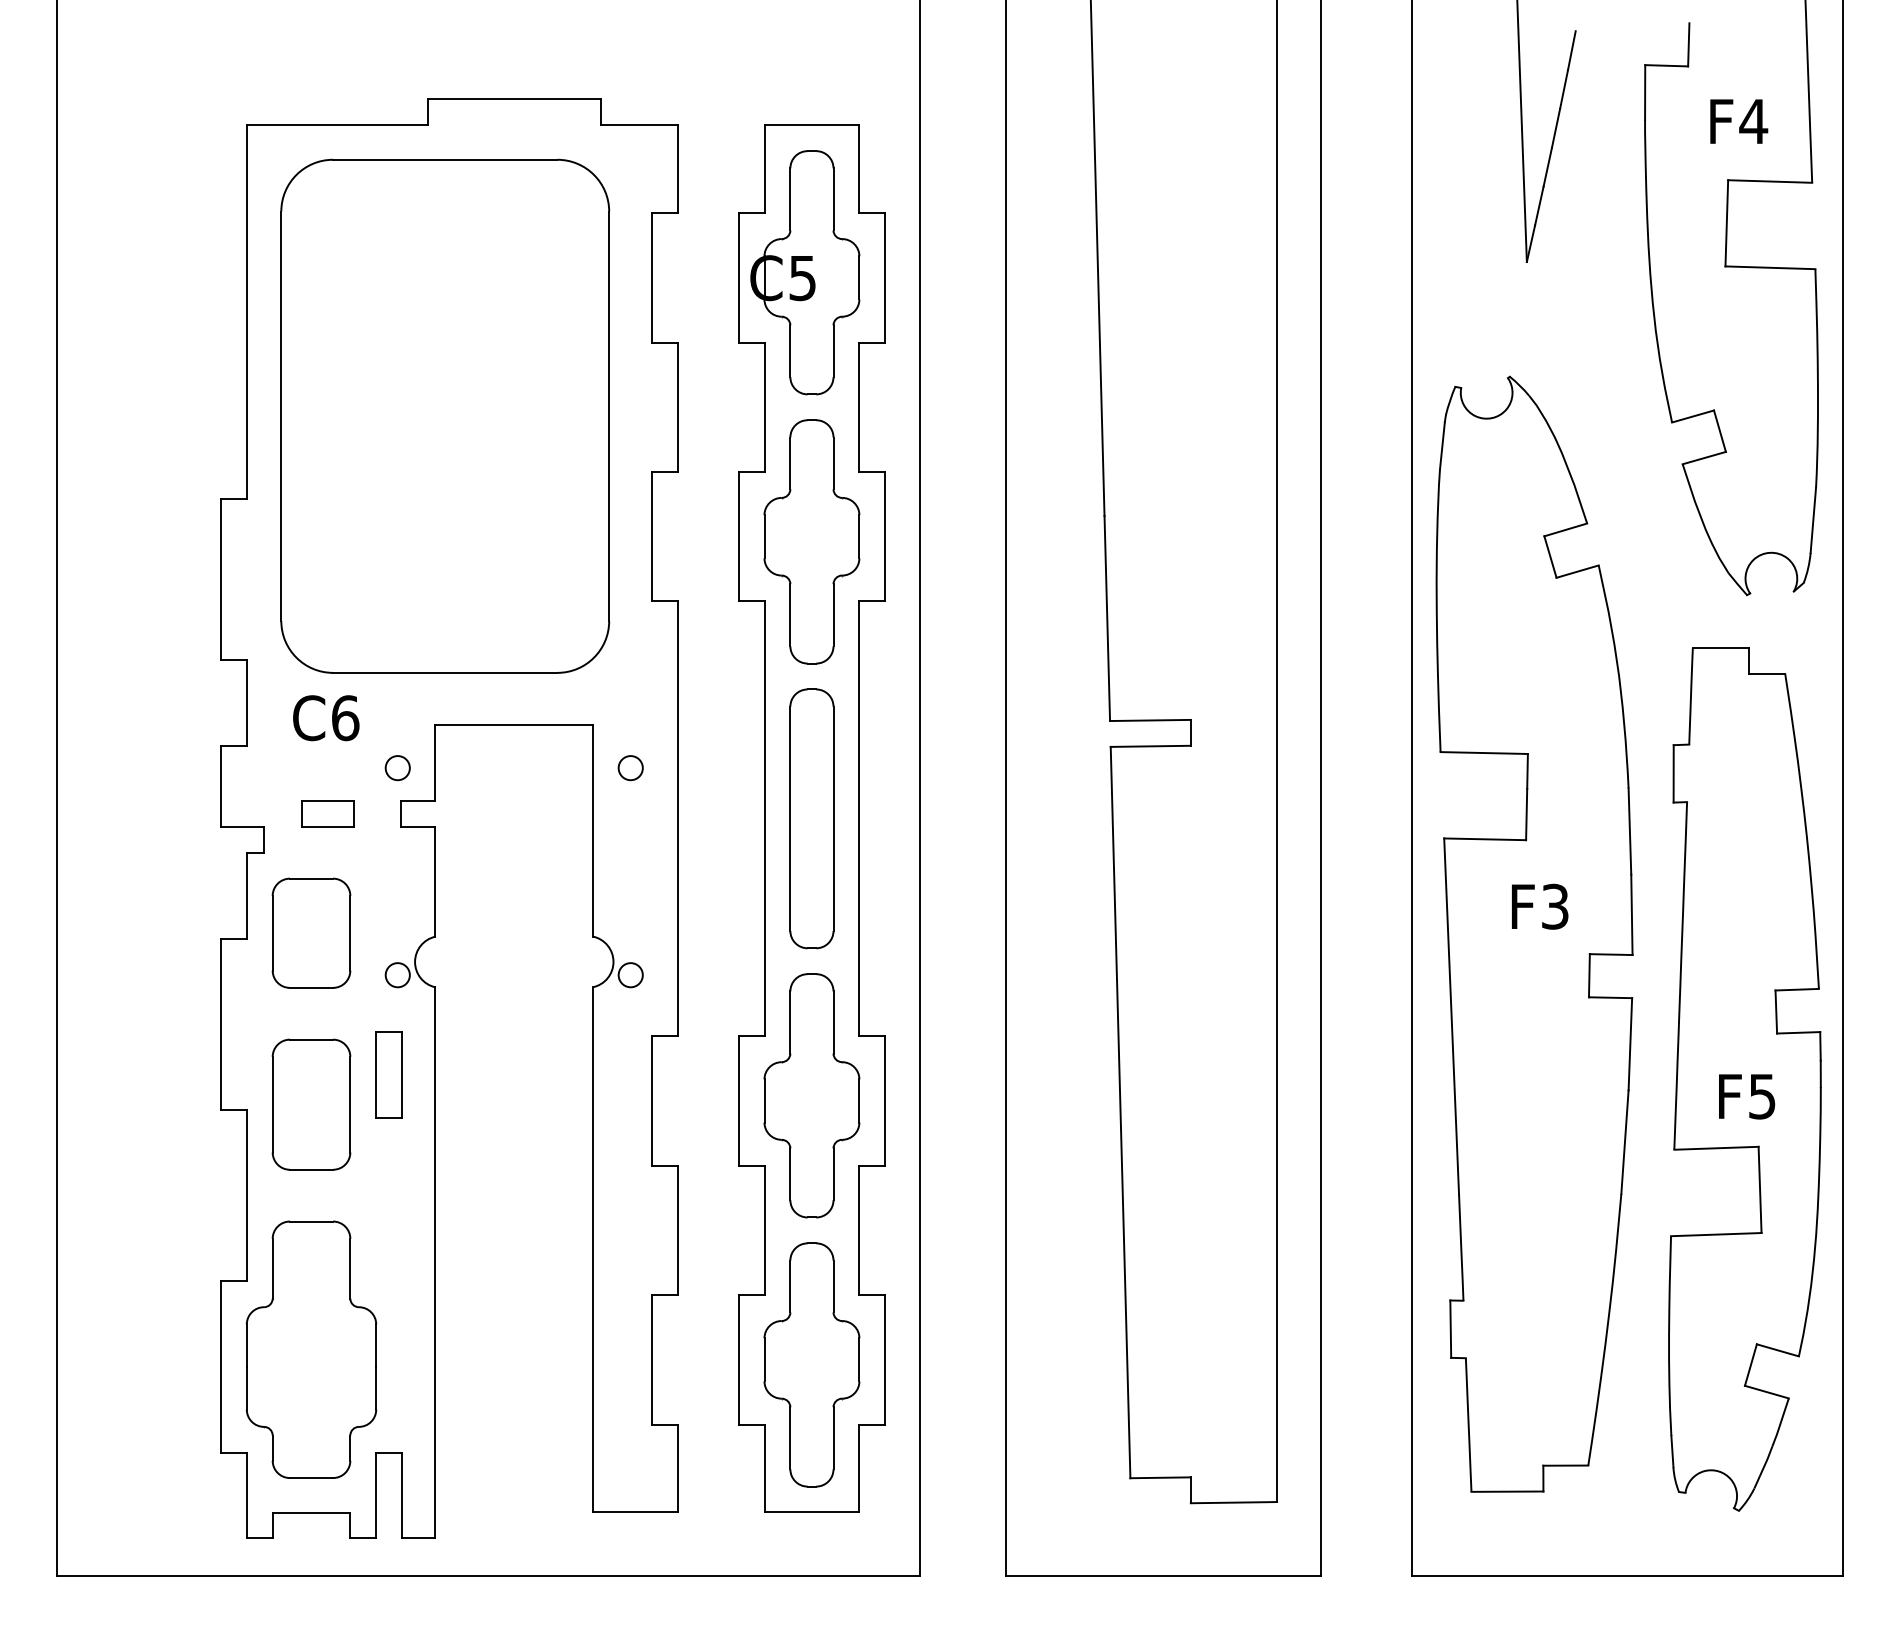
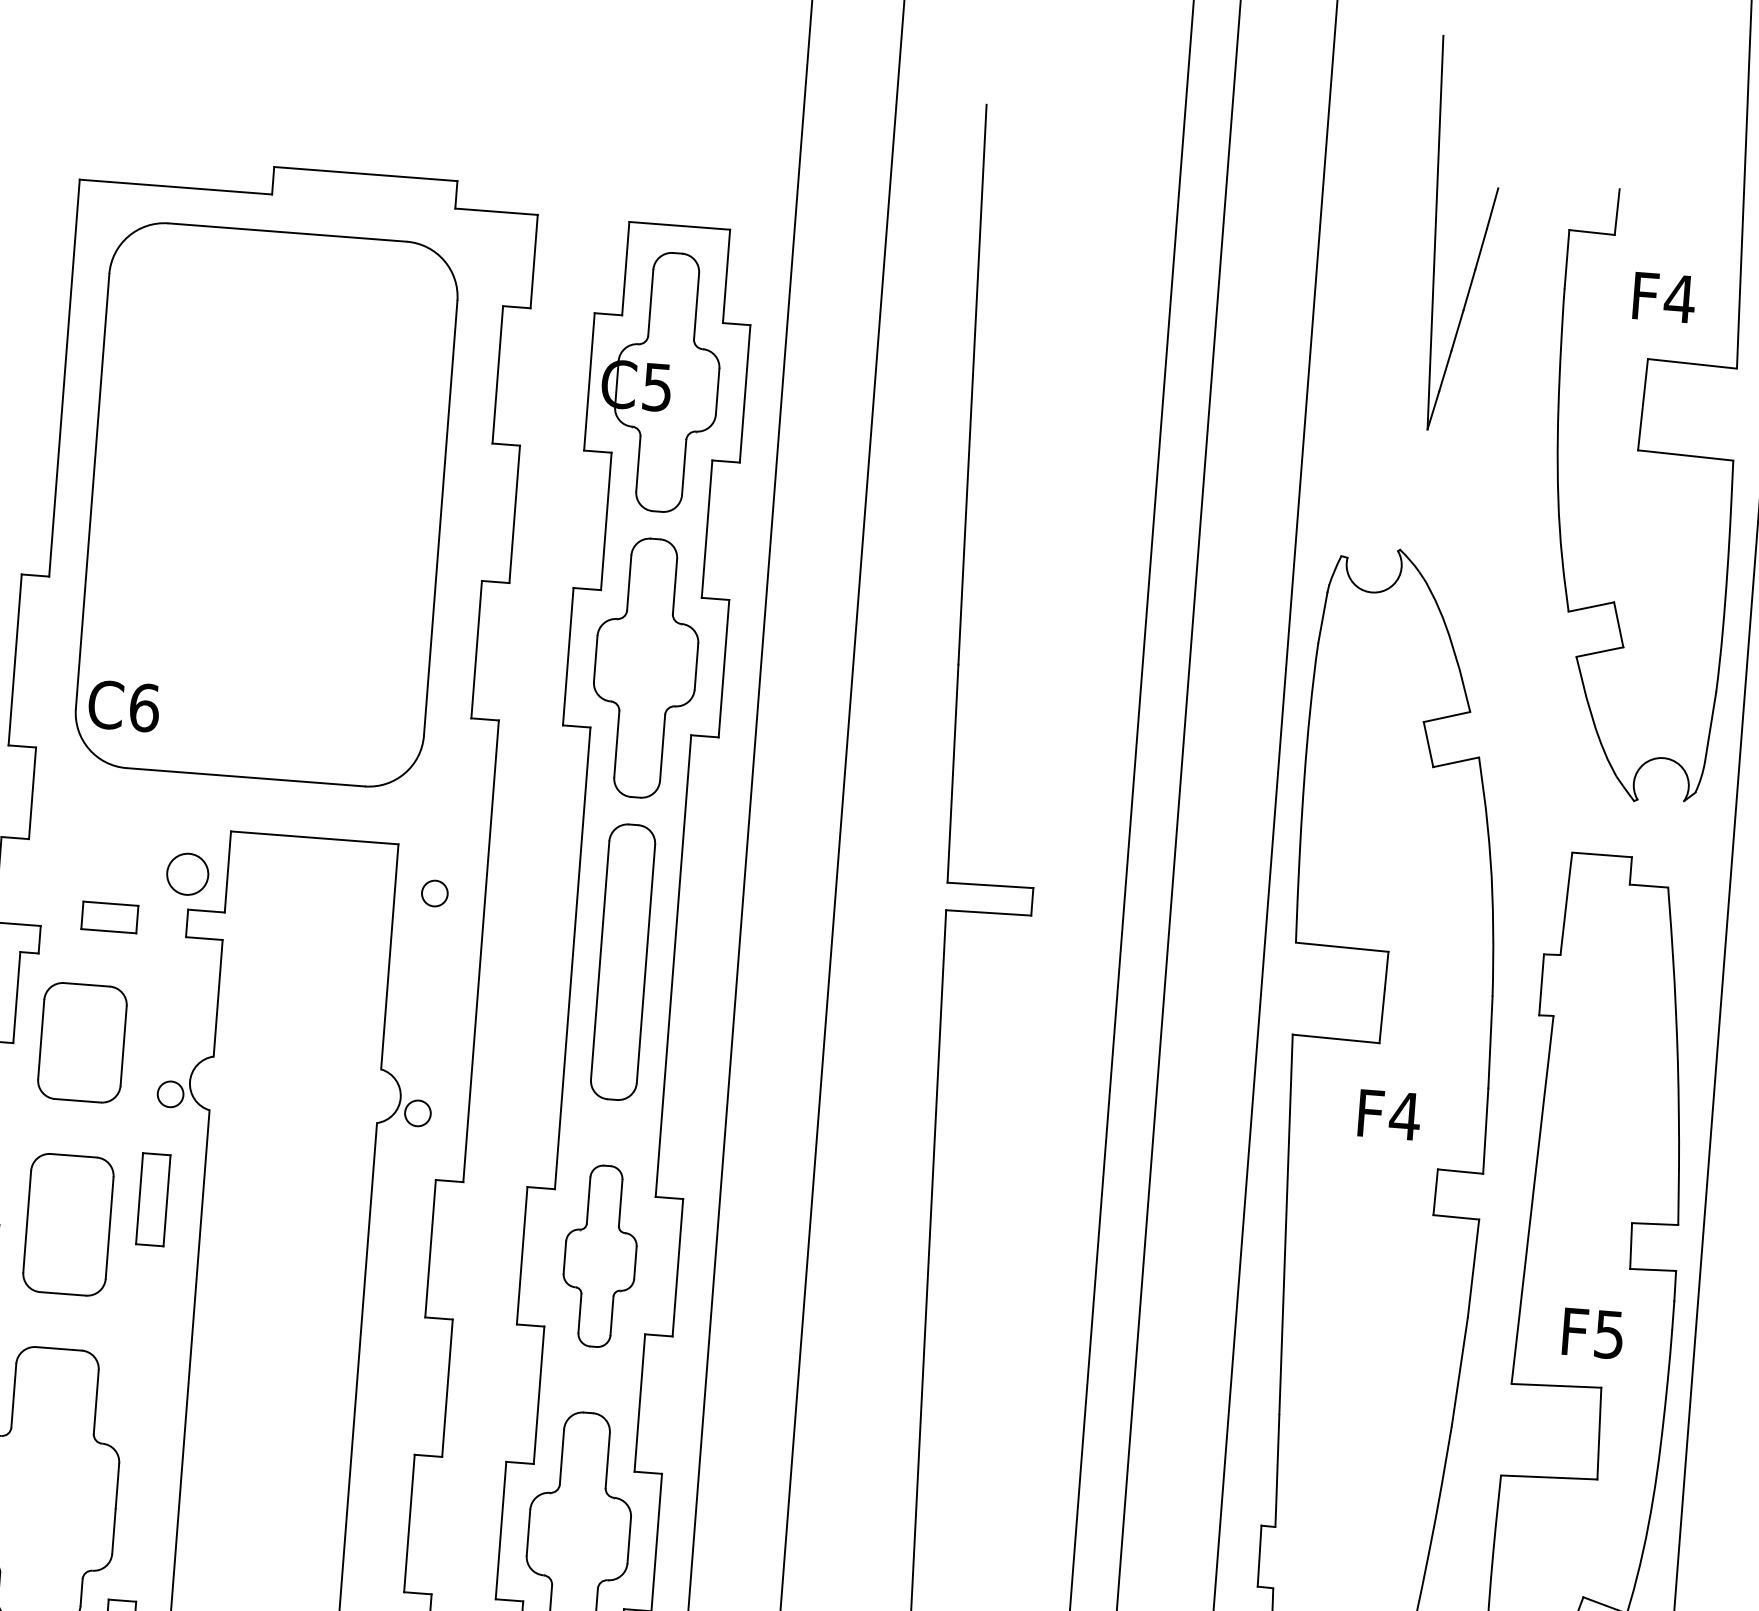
text: (326, 718) -> (124, 706), moved
circle: (397, 768) -> (187, 874), size x1.6
text: (1554, 906) -> (1404, 1115), F3 -> F4
part: (811, 1095) -> (600, 1255), size x0.7

